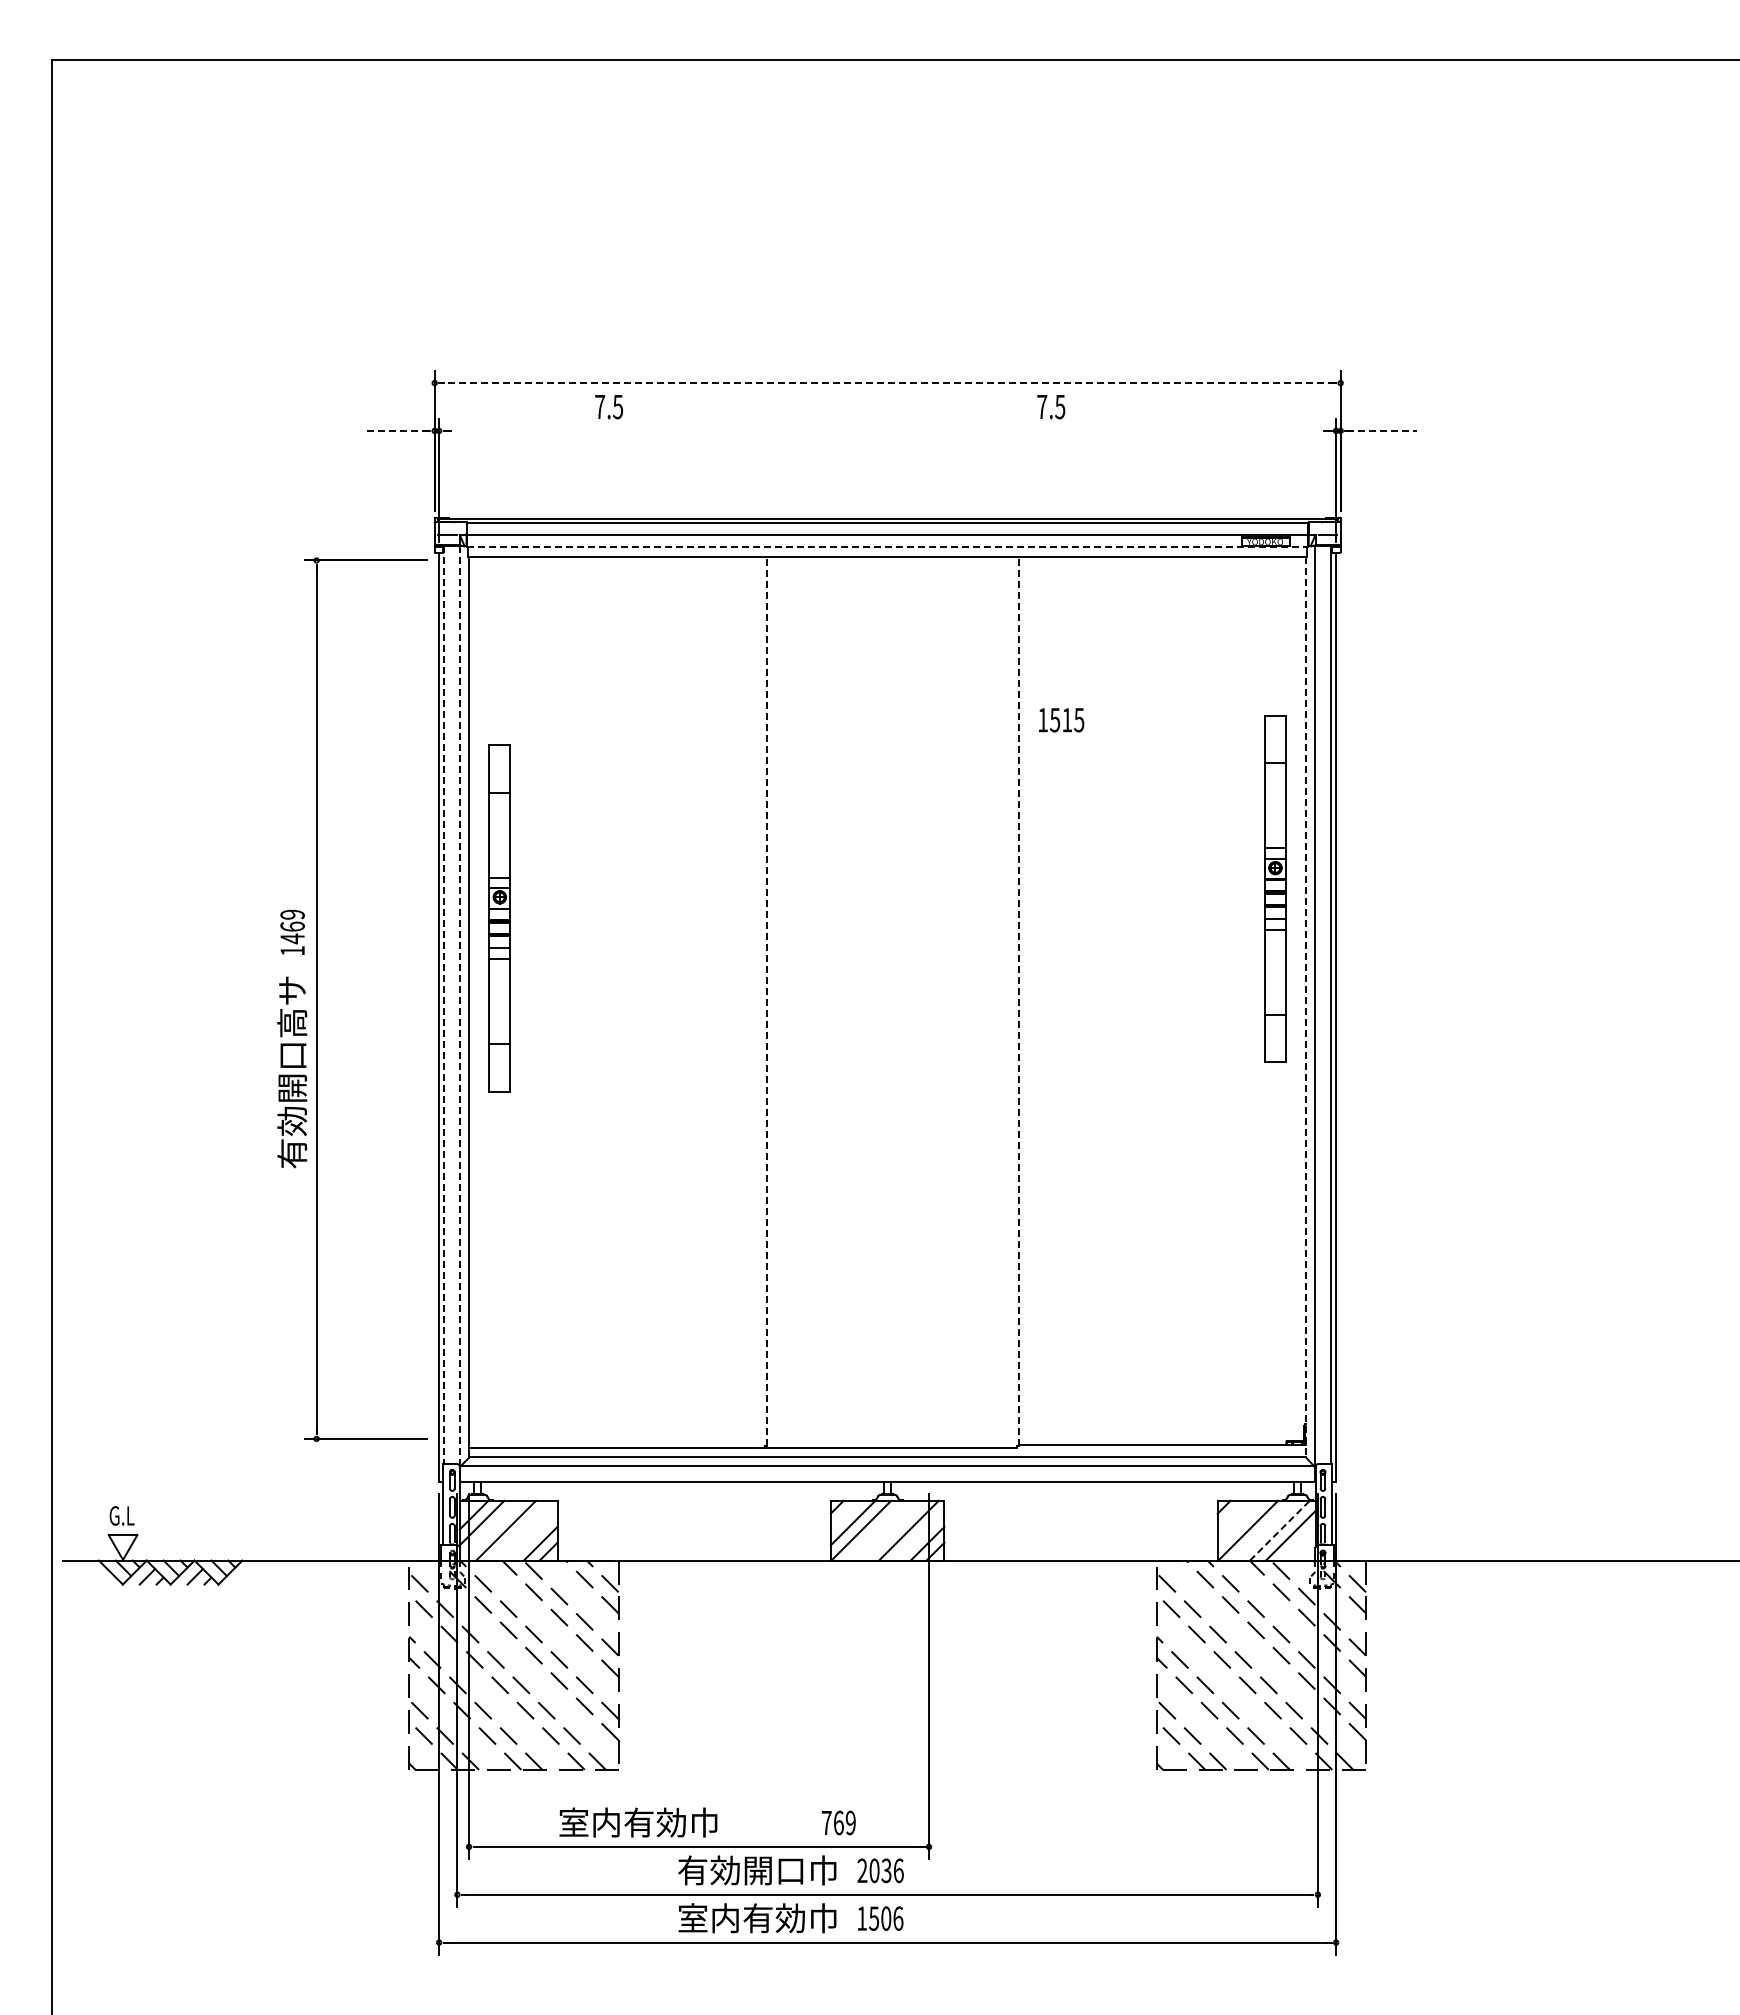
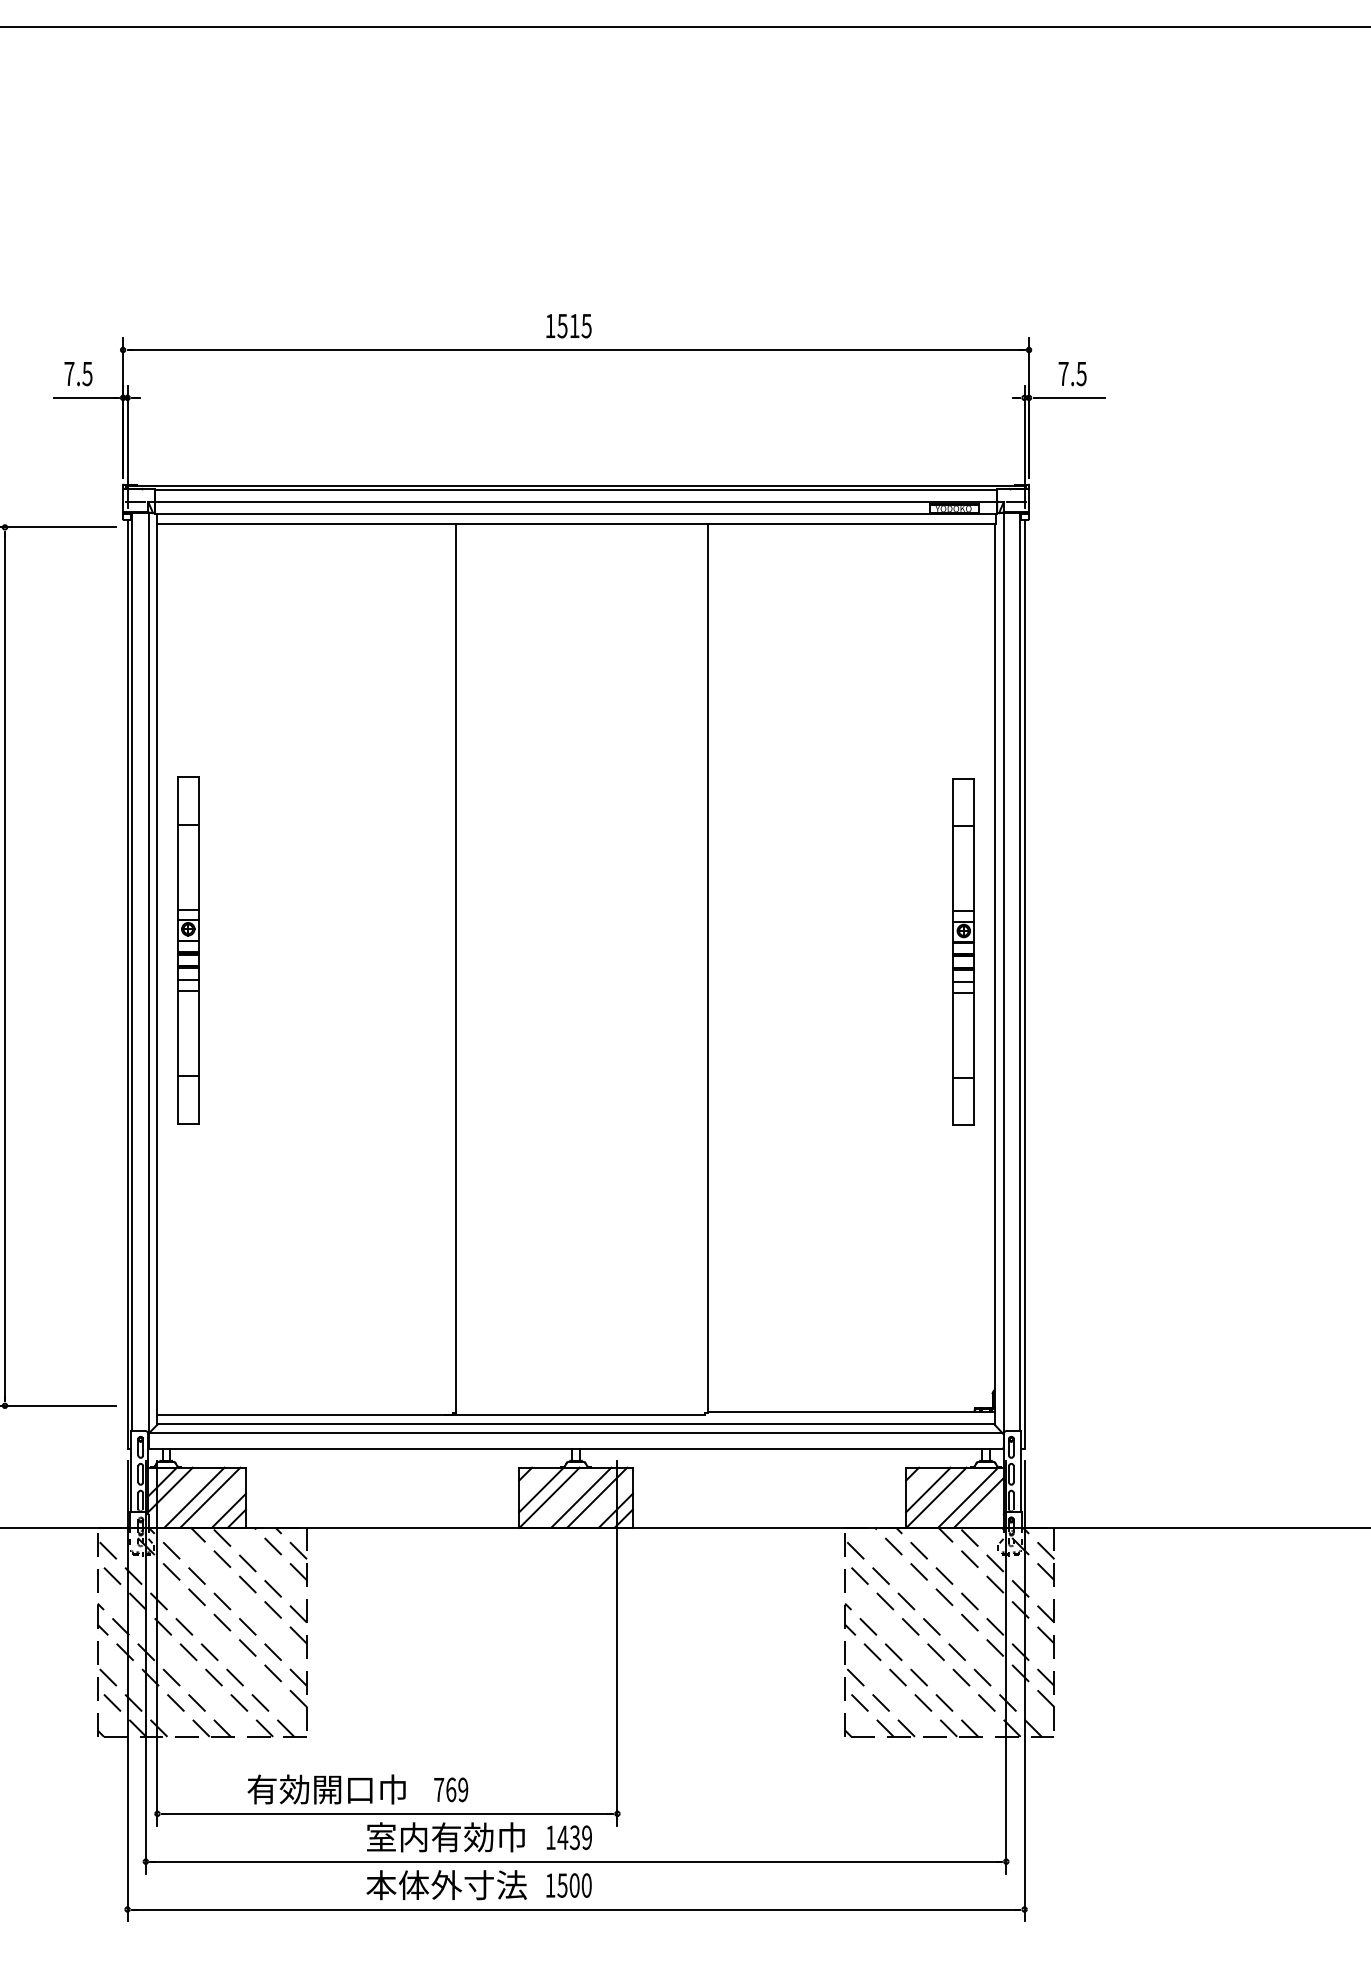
line: (887, 383) -> (575, 350), dashed -> solid
text: (608, 407) -> (77, 374), moved
text: (1051, 407) -> (1072, 374), moved
line: (397, 430) -> (85, 397), dashed -> solid
line: (1382, 430) -> (1070, 397), dashed -> solid
line: (887, 547) -> (575, 514), dashed -> solid
text: (1061, 720) -> (568, 326), moved
part: (1275, 888) -> (963, 951), moved
part: (499, 918) -> (187, 950), moved
line: (767, 1001) -> (455, 968), dashed -> solid
line: (1019, 1001) -> (707, 968), dashed -> solid
line: (443, 1005) -> (131, 972), dashed -> solid
line: (1306, 1007) -> (994, 974), dashed -> solid
line: (460, 1013) -> (148, 980), dashed -> solid
line: (1239, 1522) -> (927, 1489), added
line: (521, 1530) -> (209, 1497), added
line: (892, 1530) -> (580, 1497), added
line: (1280, 1530) -> (968, 1497), dashed -> solid
text: (622, 1822) -> (310, 1789), 室内有効巾 -> 有効開口巾
text: (838, 1822) -> (450, 1789), moved
text: (741, 1870) -> (429, 1837), 有効開口巾 -> 室内有効巾
text: (880, 1870) -> (568, 1837), 2036 -> 1439
text: (758, 1918) -> (446, 1885), 室内有効巾 -> 本体外寸法
text: (898, 1918) -> (586, 1885), 1506 -> 1500

